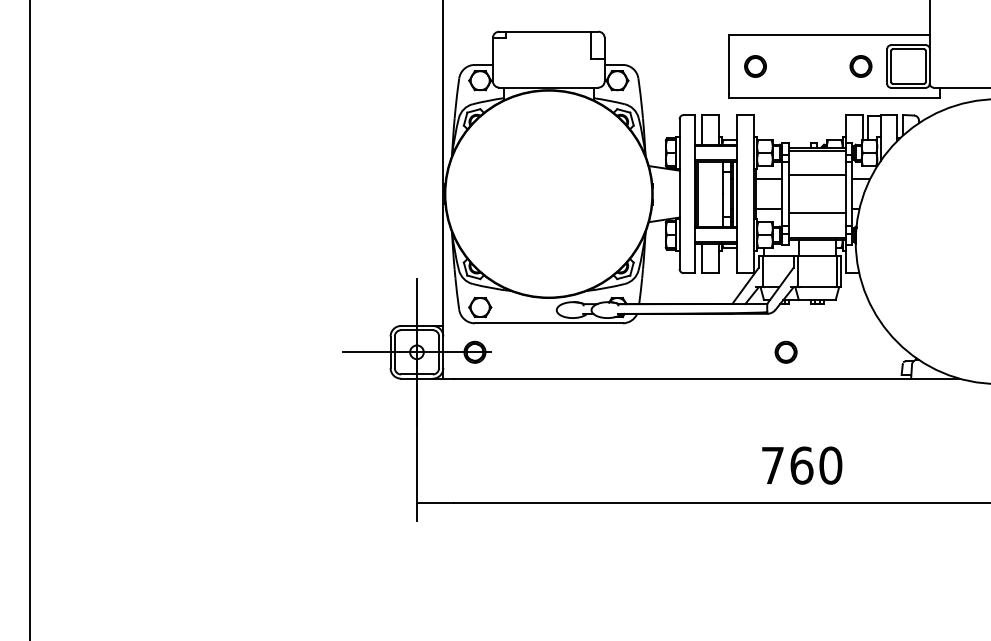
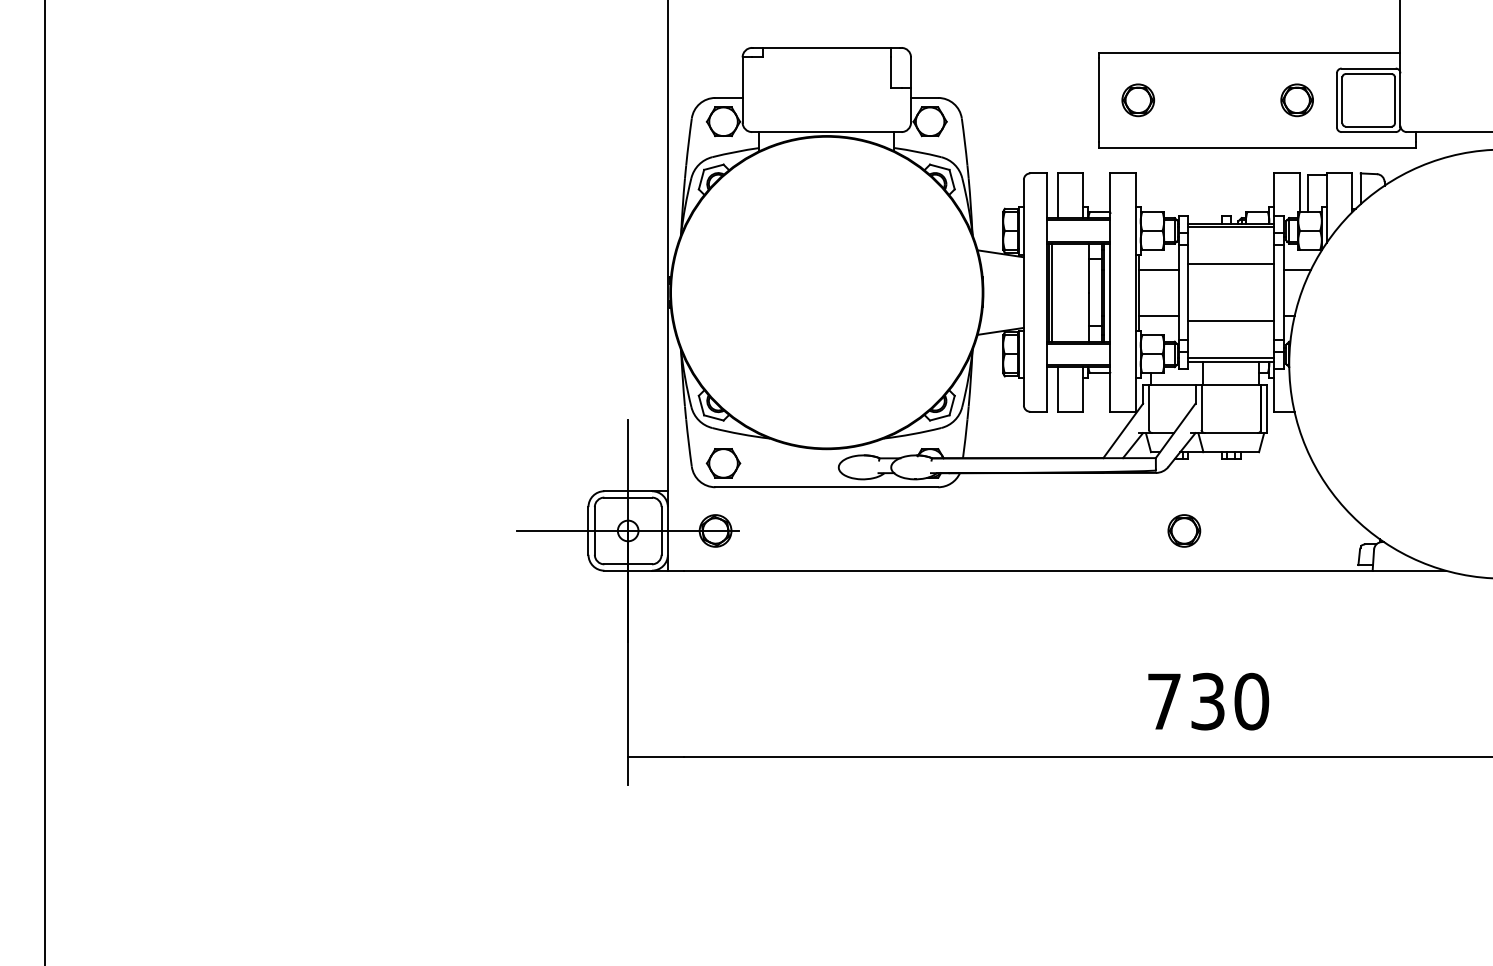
text: (801, 465) -> (1207, 701), 760 -> 730

